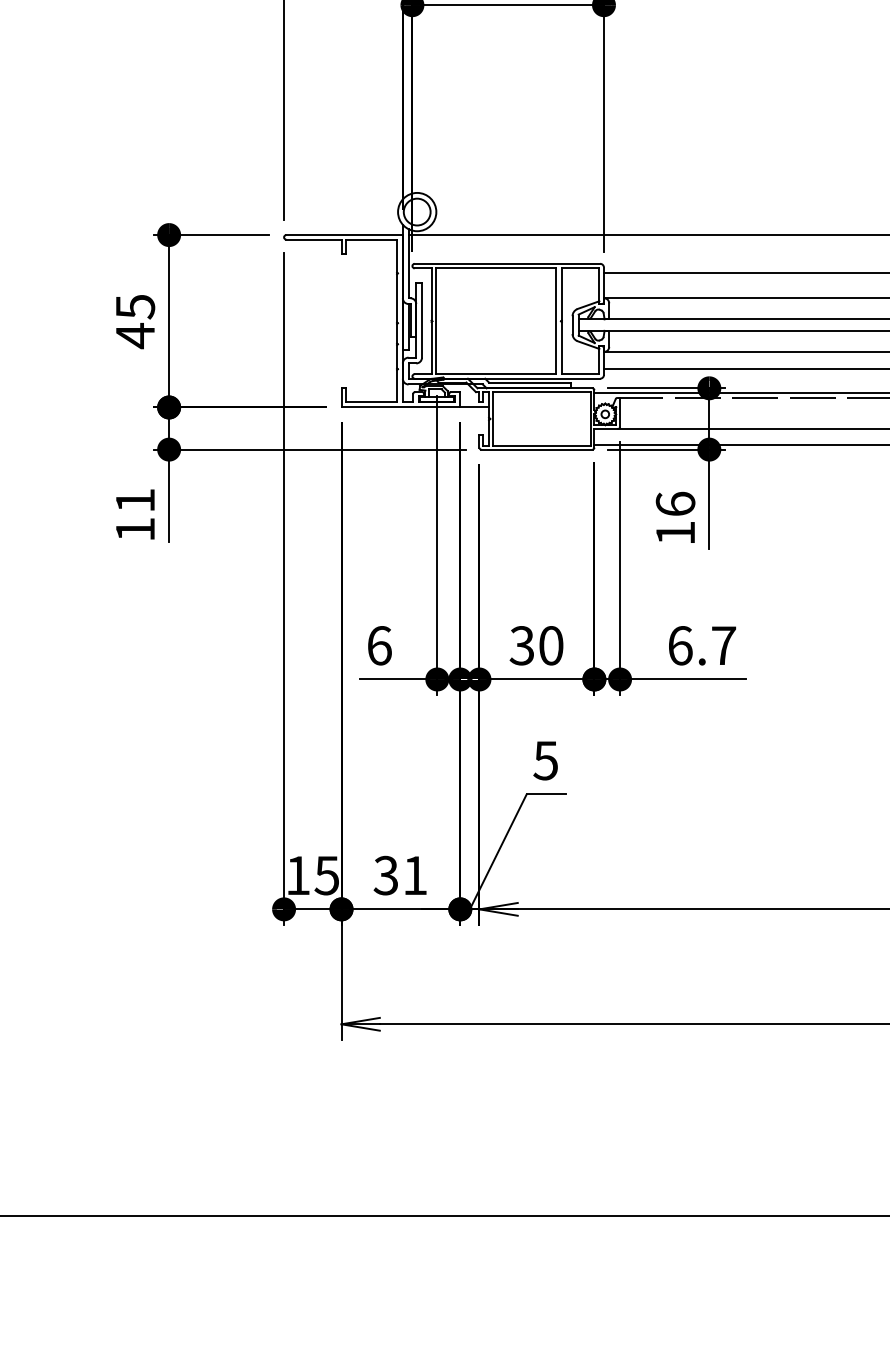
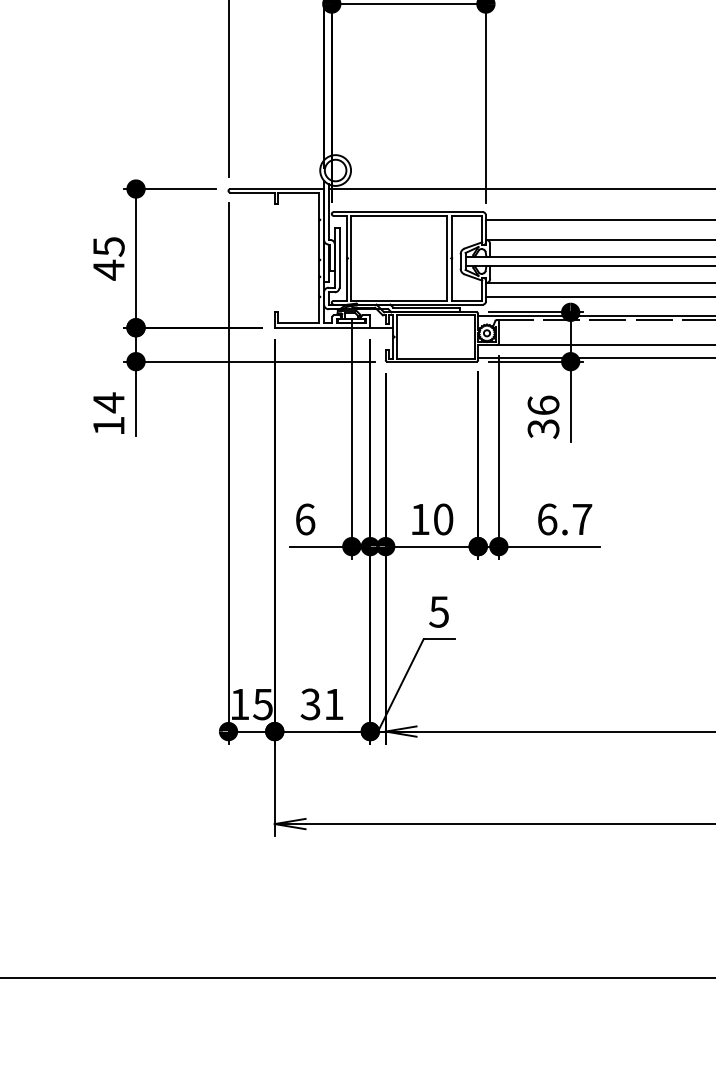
text: (135, 500) -> (108, 402), 11 -> 14
text: (675, 533) -> (543, 429), 16 -> 36
text: (521, 645) -> (419, 519), 30 -> 10

